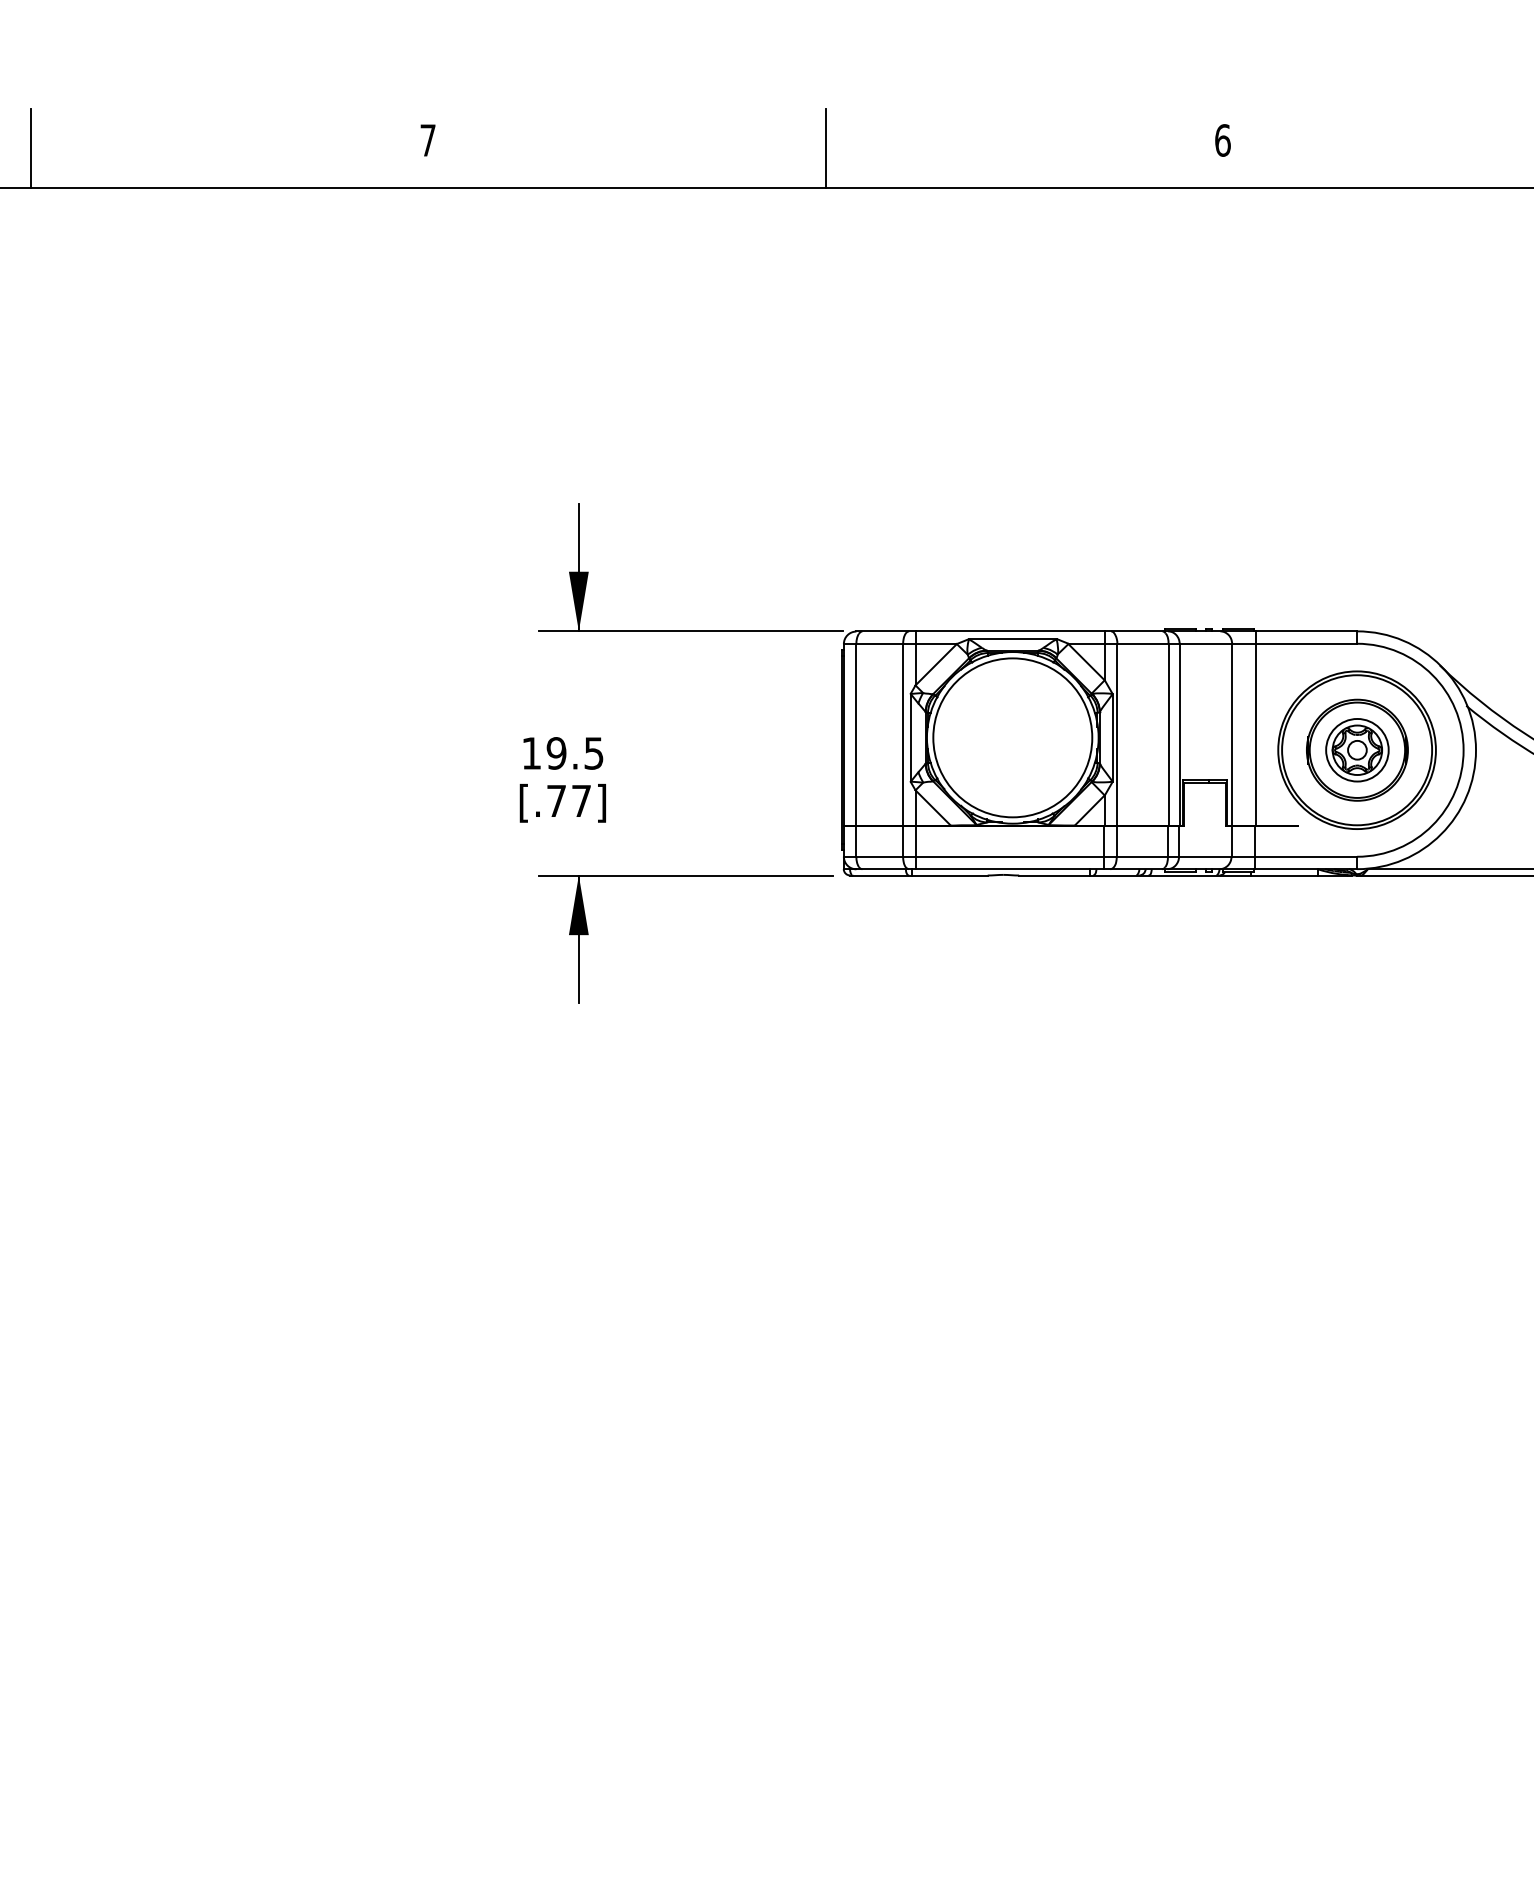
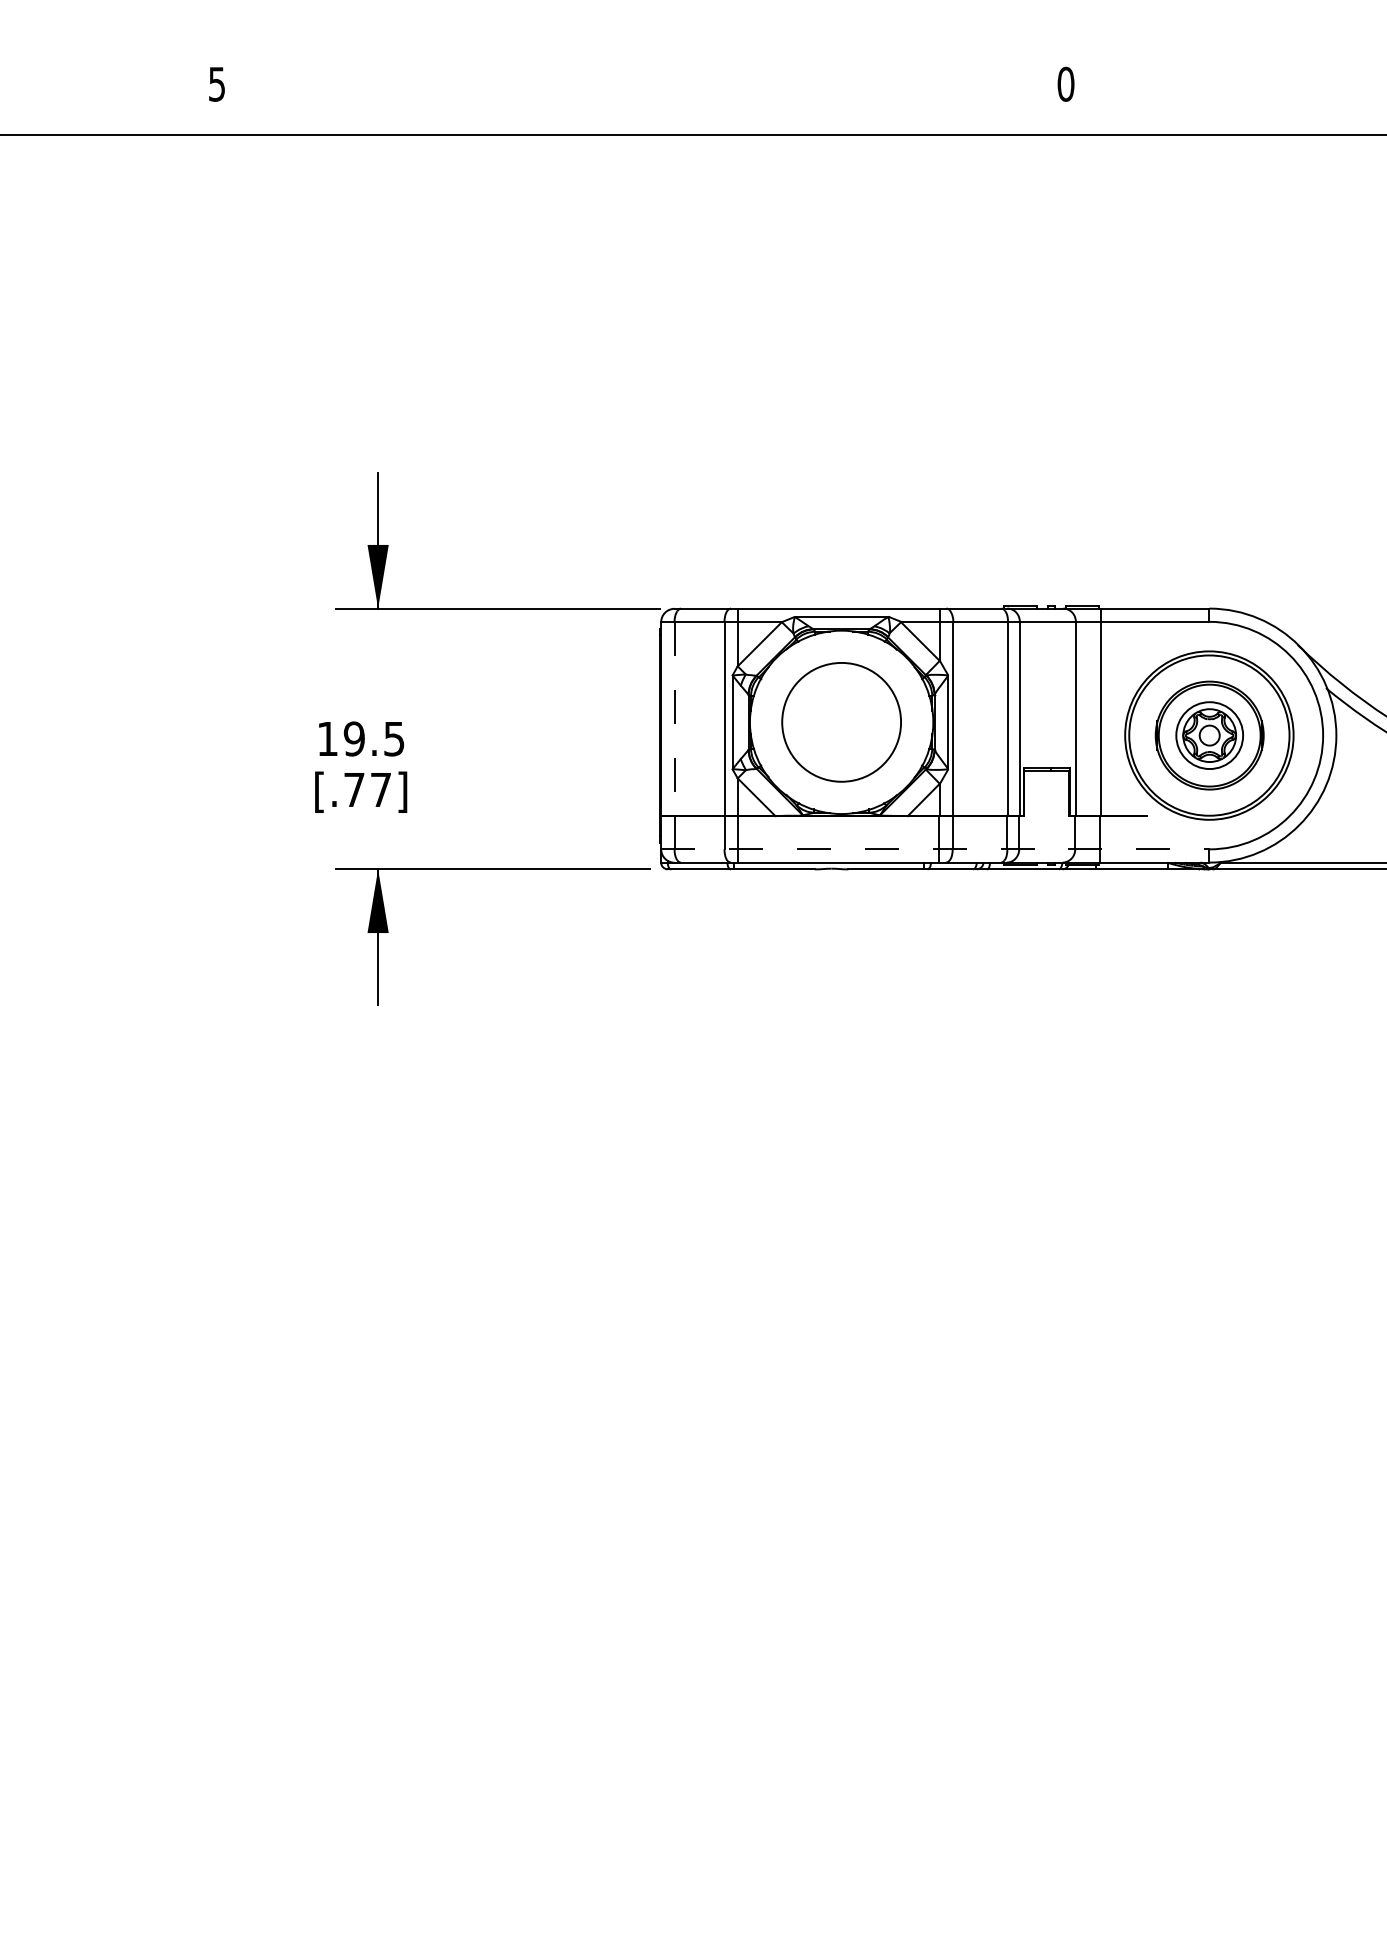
text: (427, 140) -> (216, 84), 7 -> 5
text: (1222, 140) -> (1065, 84), 6 -> 0
line: (825, 148) -> (641, 92), removed
line: (856, 734) -> (674, 718), solid -> dashed
circle: (1012, 737) -> (841, 721), size x0.7
line: (1100, 856) -> (935, 849), solid -> dashed

